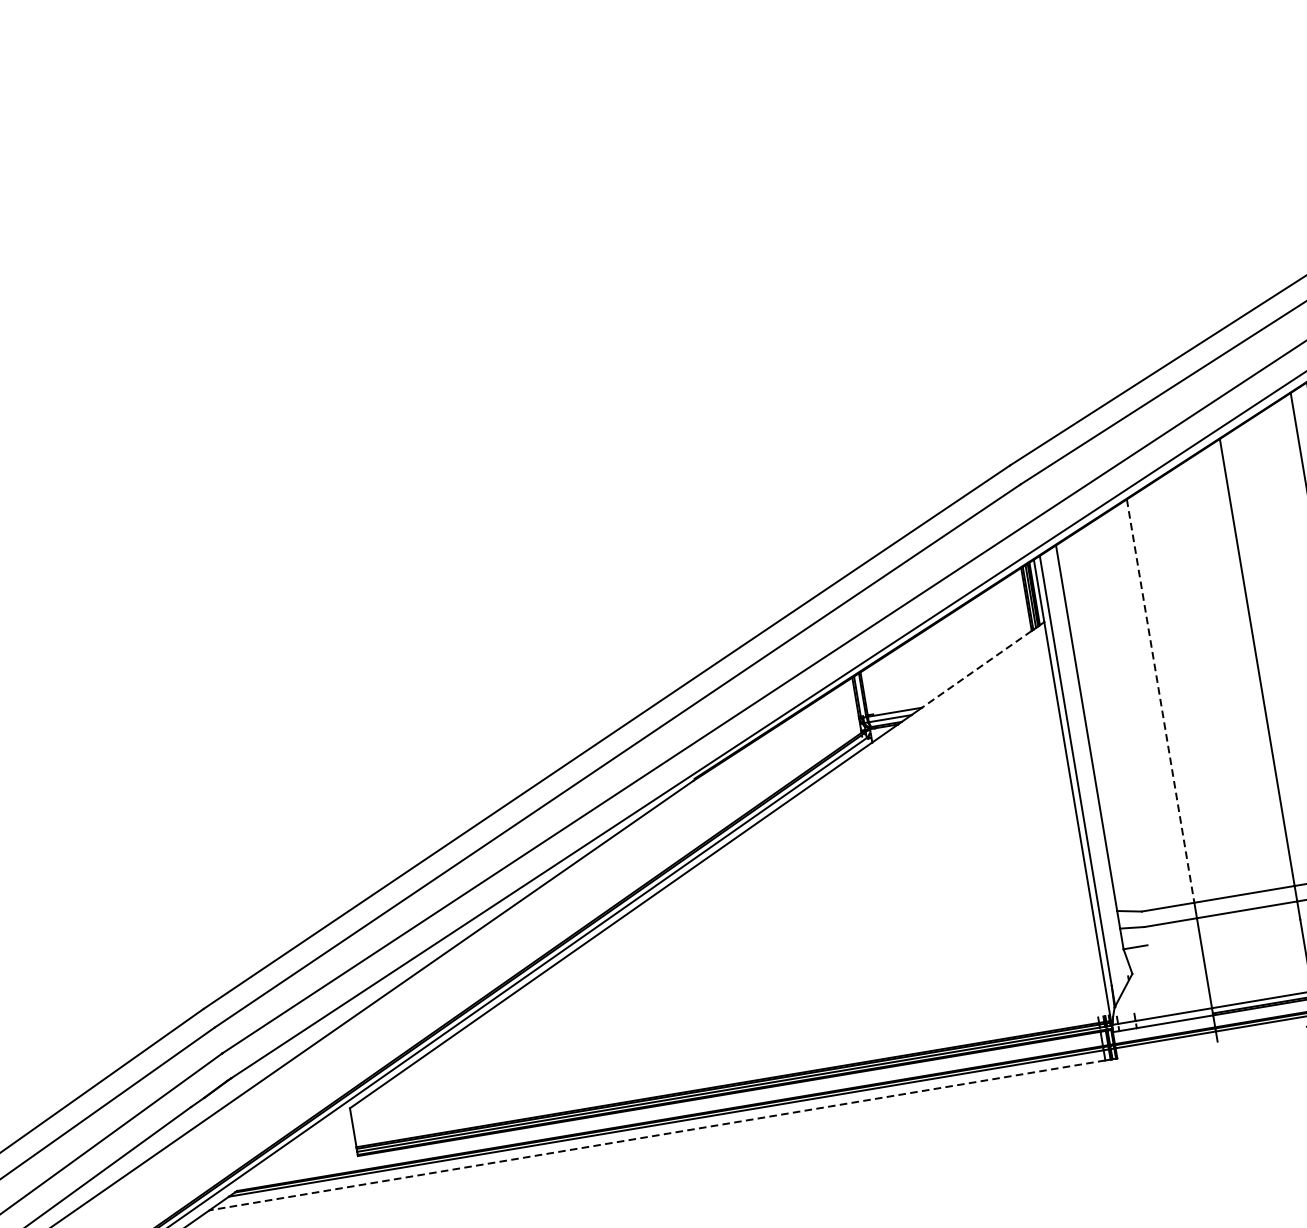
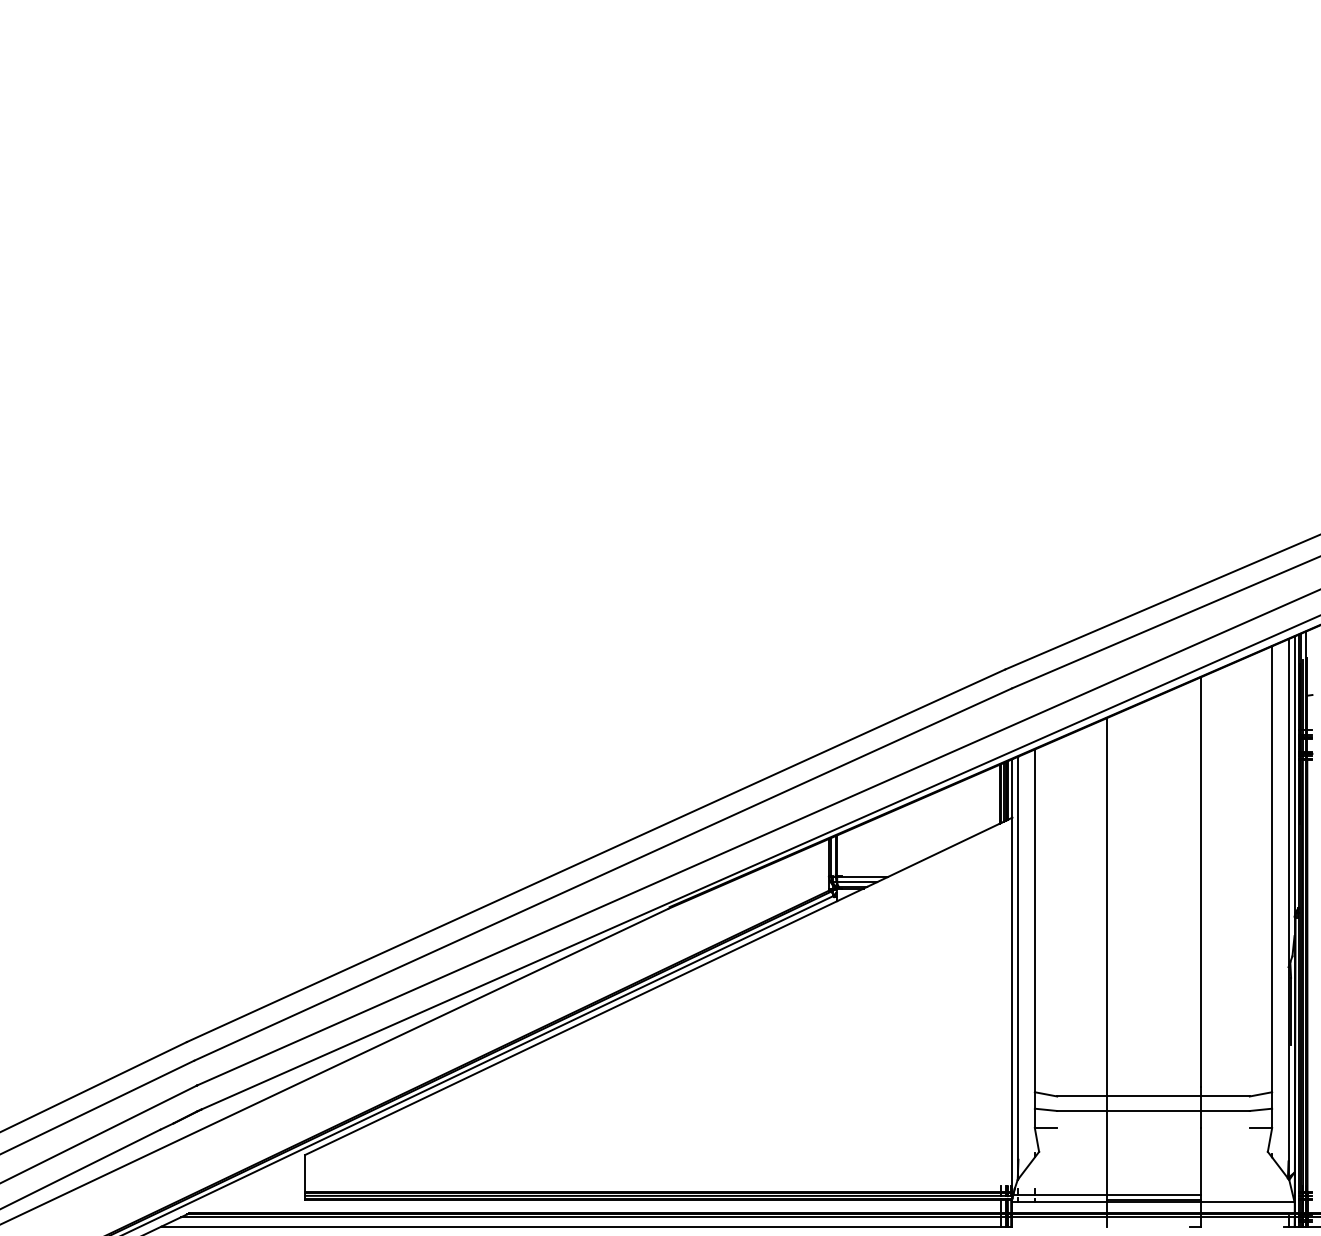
line: (976, 669) -> (943, 850), dashed -> solid
line: (1160, 701) -> (1106, 907), dashed -> solid
line: (657, 1135) -> (581, 1226), dashed -> solid

